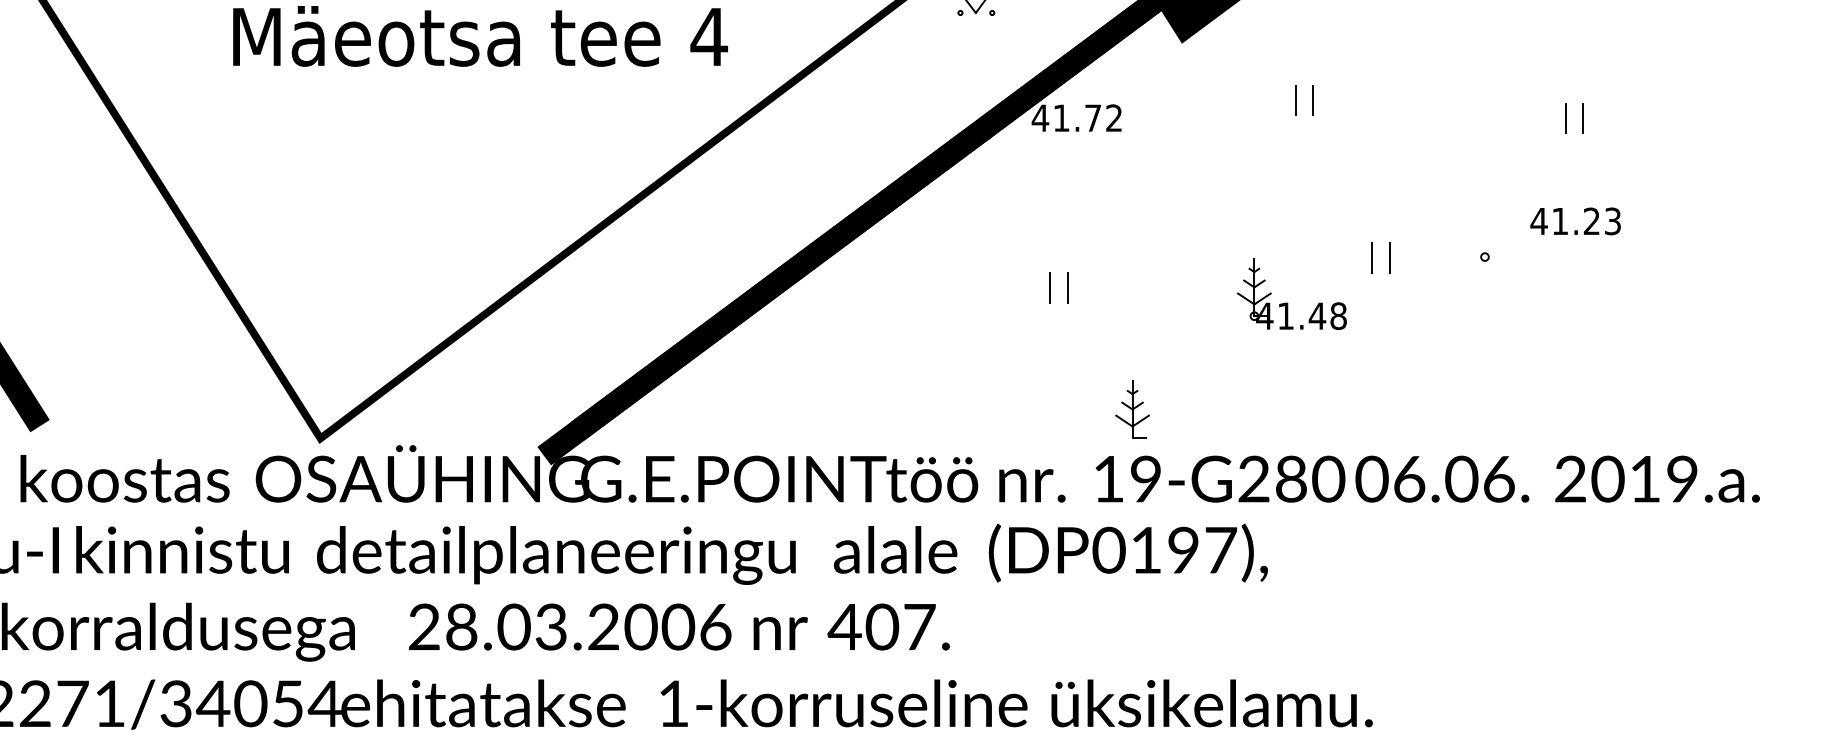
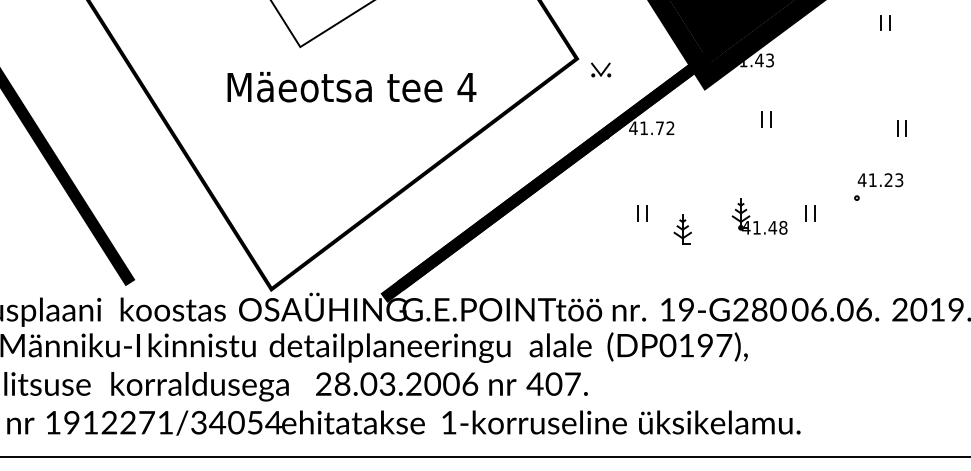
text: (1575, 221) -> (880, 180), moved
part: (1380, 257) -> (810, 213), moved
part: (1132, 408) -> (682, 229), moved

